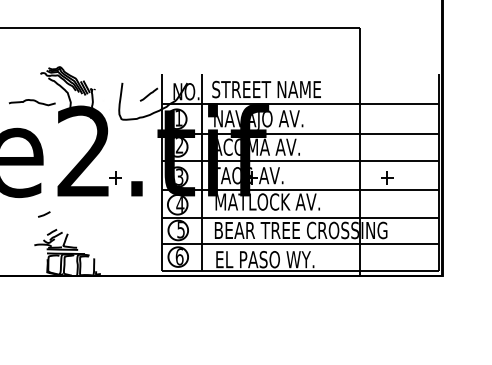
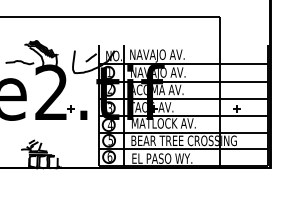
text: (265, 90) -> (162, 55), STREET NAME -> NAVAJO AV.
line: (44, 213) -> (27, 130), removed

